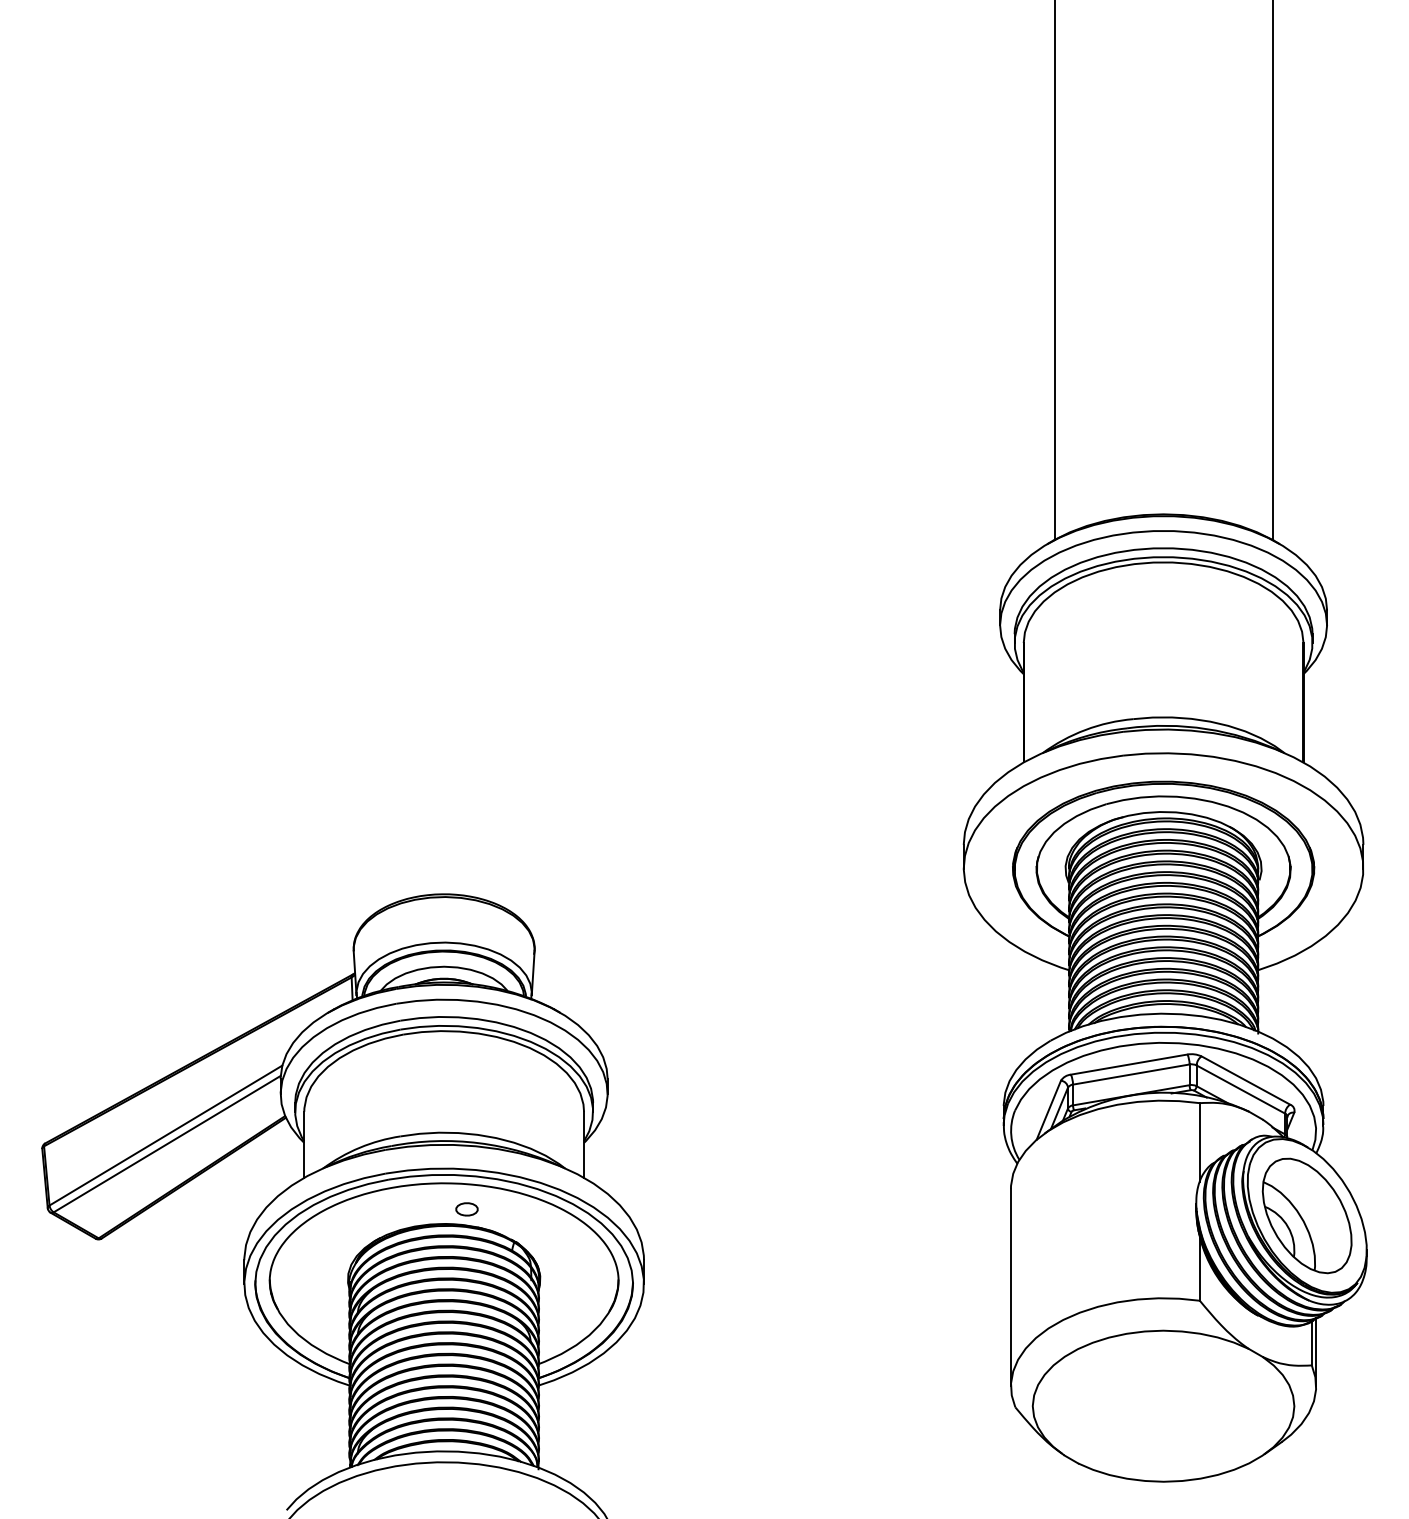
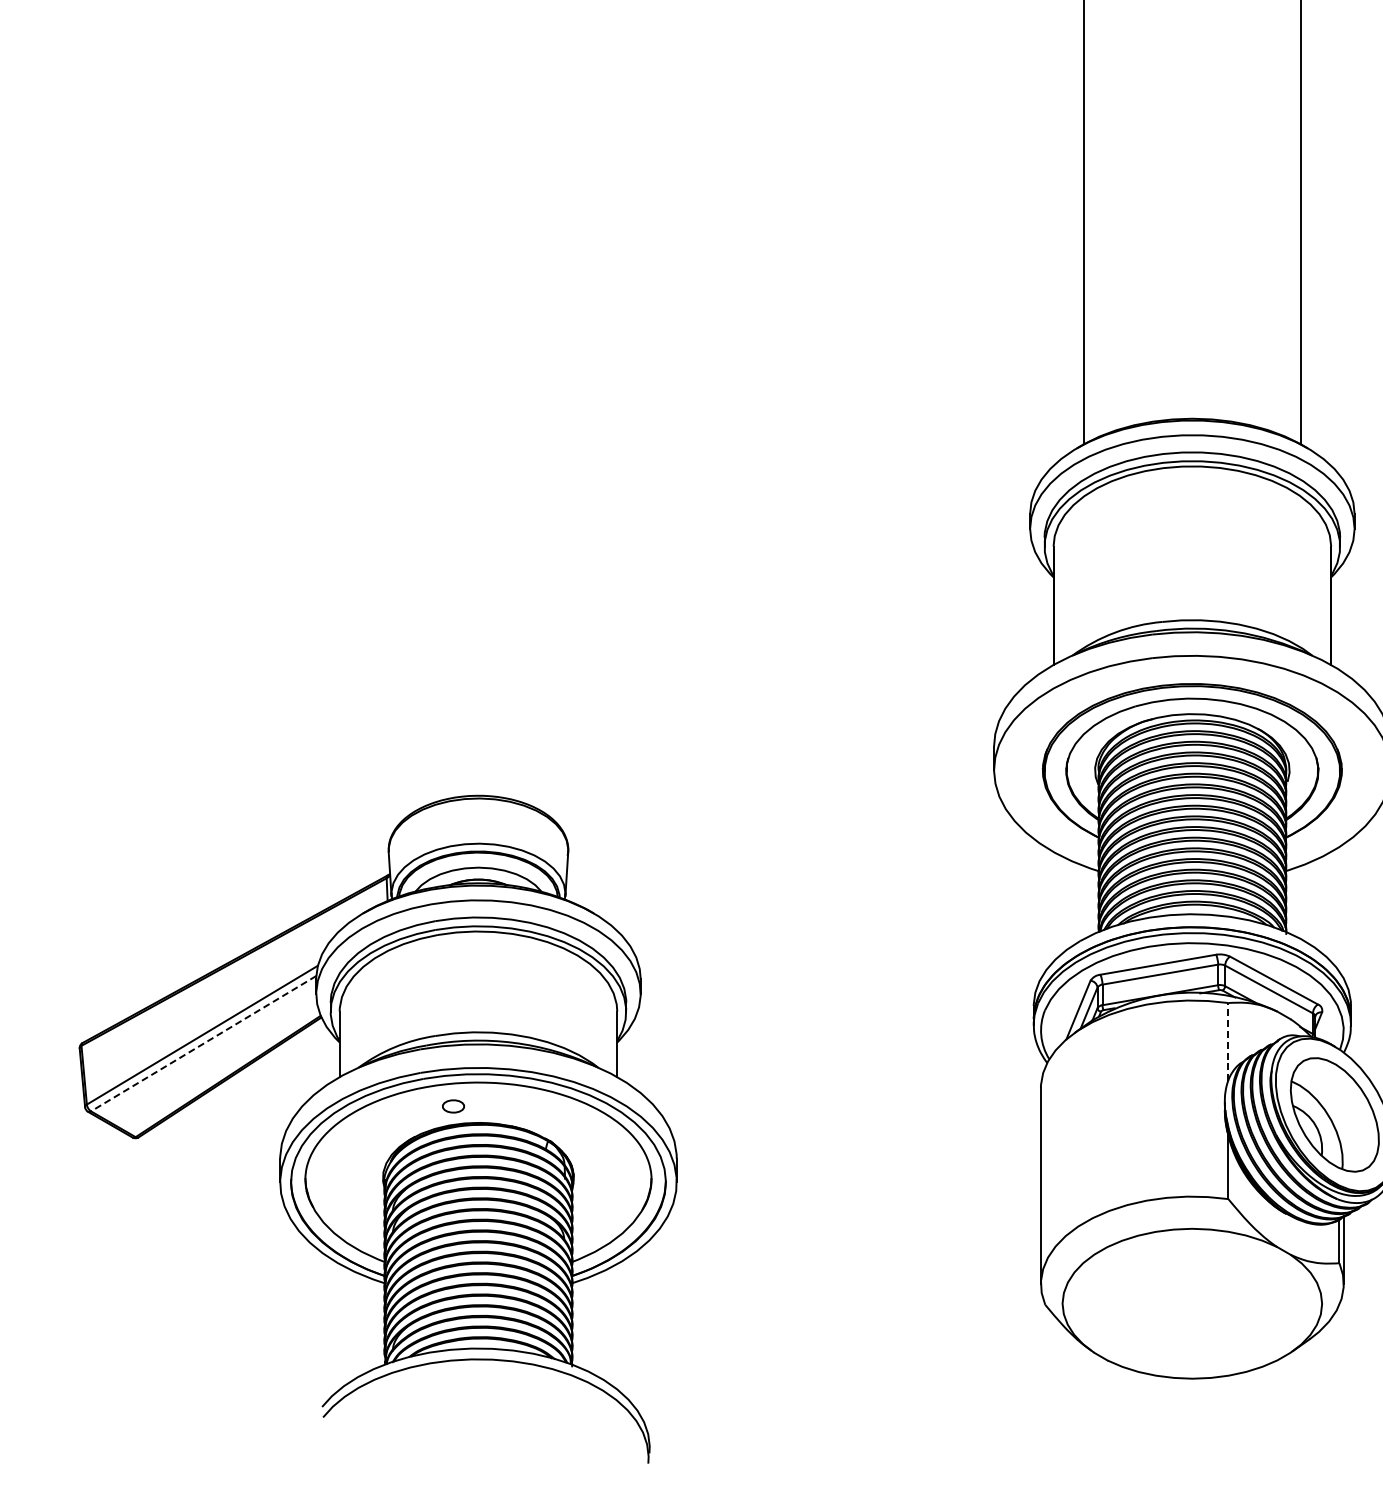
line: (1199, 1142) -> (1227, 1042), solid -> dashed
line: (166, 1144) -> (202, 1044), solid -> dashed
part: (466, 1209) -> (453, 1106), moved

